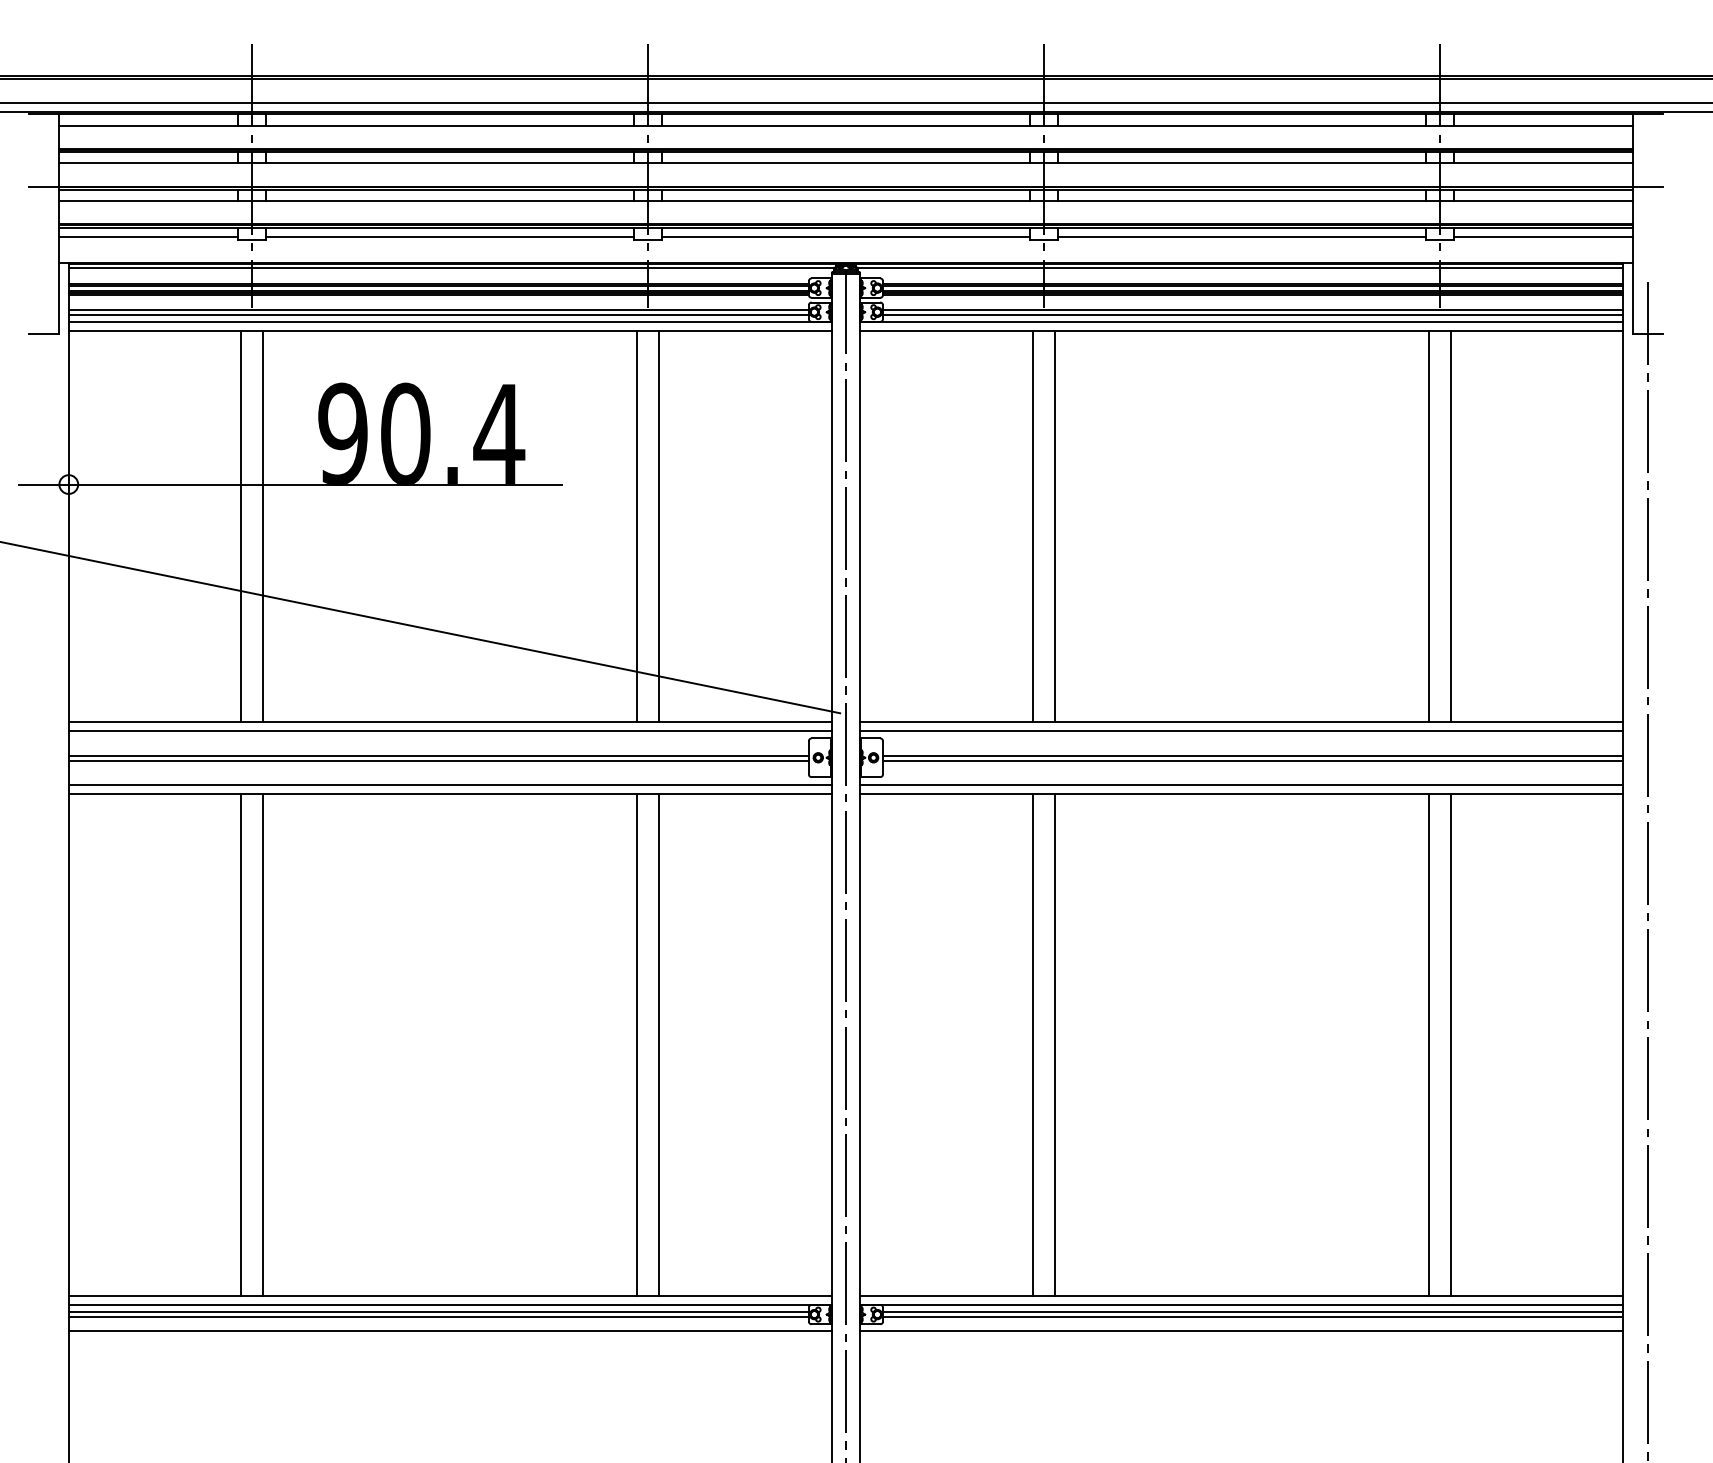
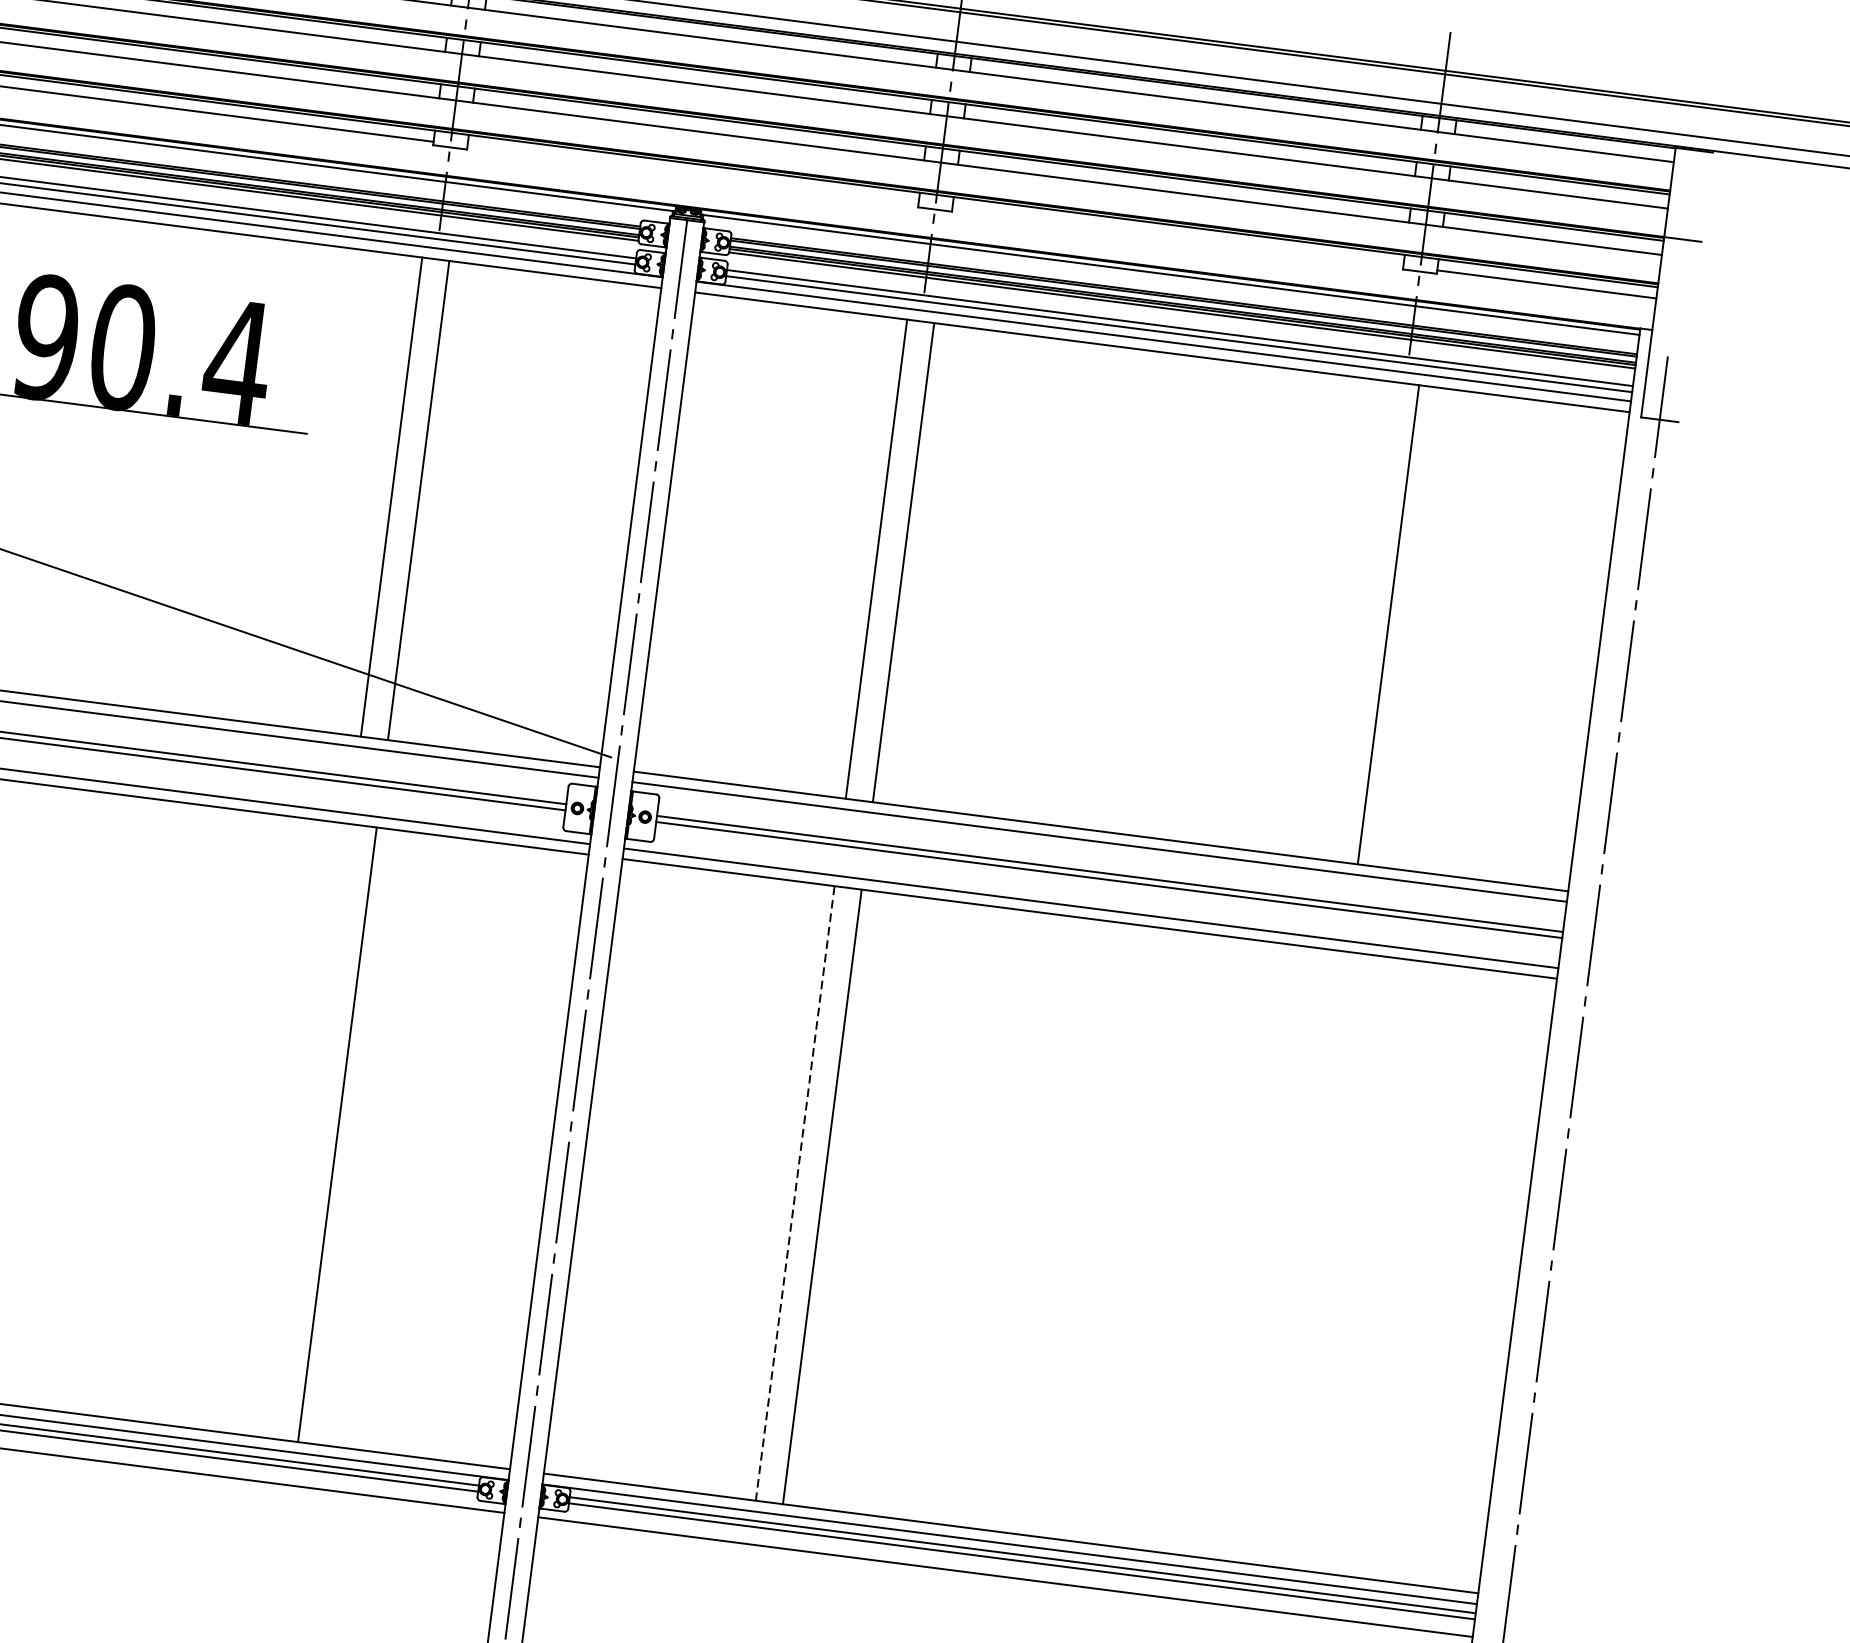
line: (845, 236) -> (692, 174), removed
line: (1241, 236) -> (1177, 236), removed
line: (1429, 526) -> (1361, 621), removed
line: (636, 1044) -> (309, 1130), removed
line: (1032, 1044) -> (794, 1193), solid -> dashed
line: (1429, 1044) -> (1280, 1255), removed
line: (1451, 1044) -> (1307, 1258), removed

